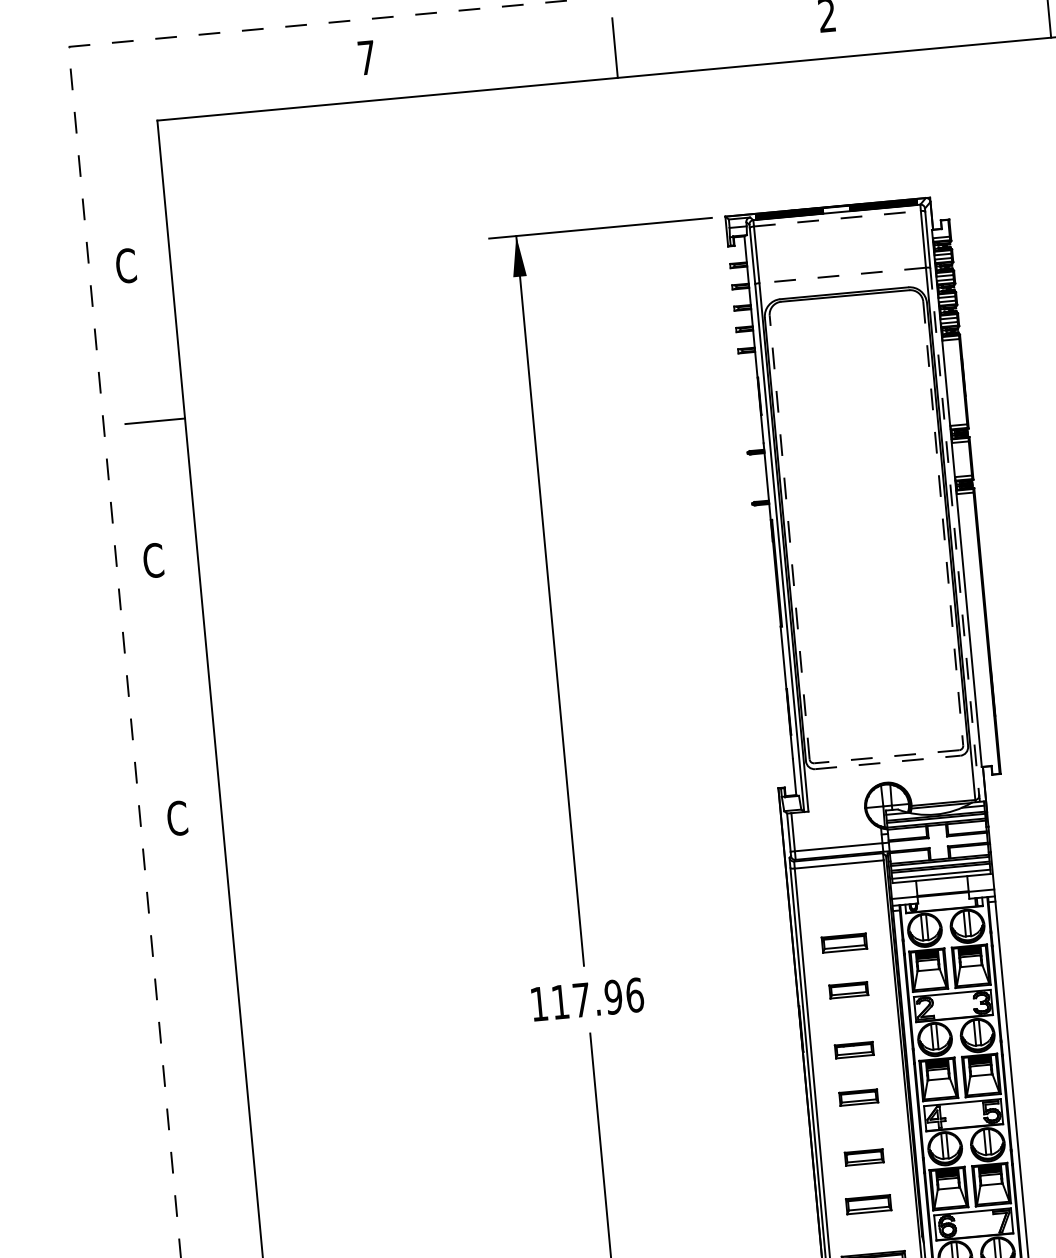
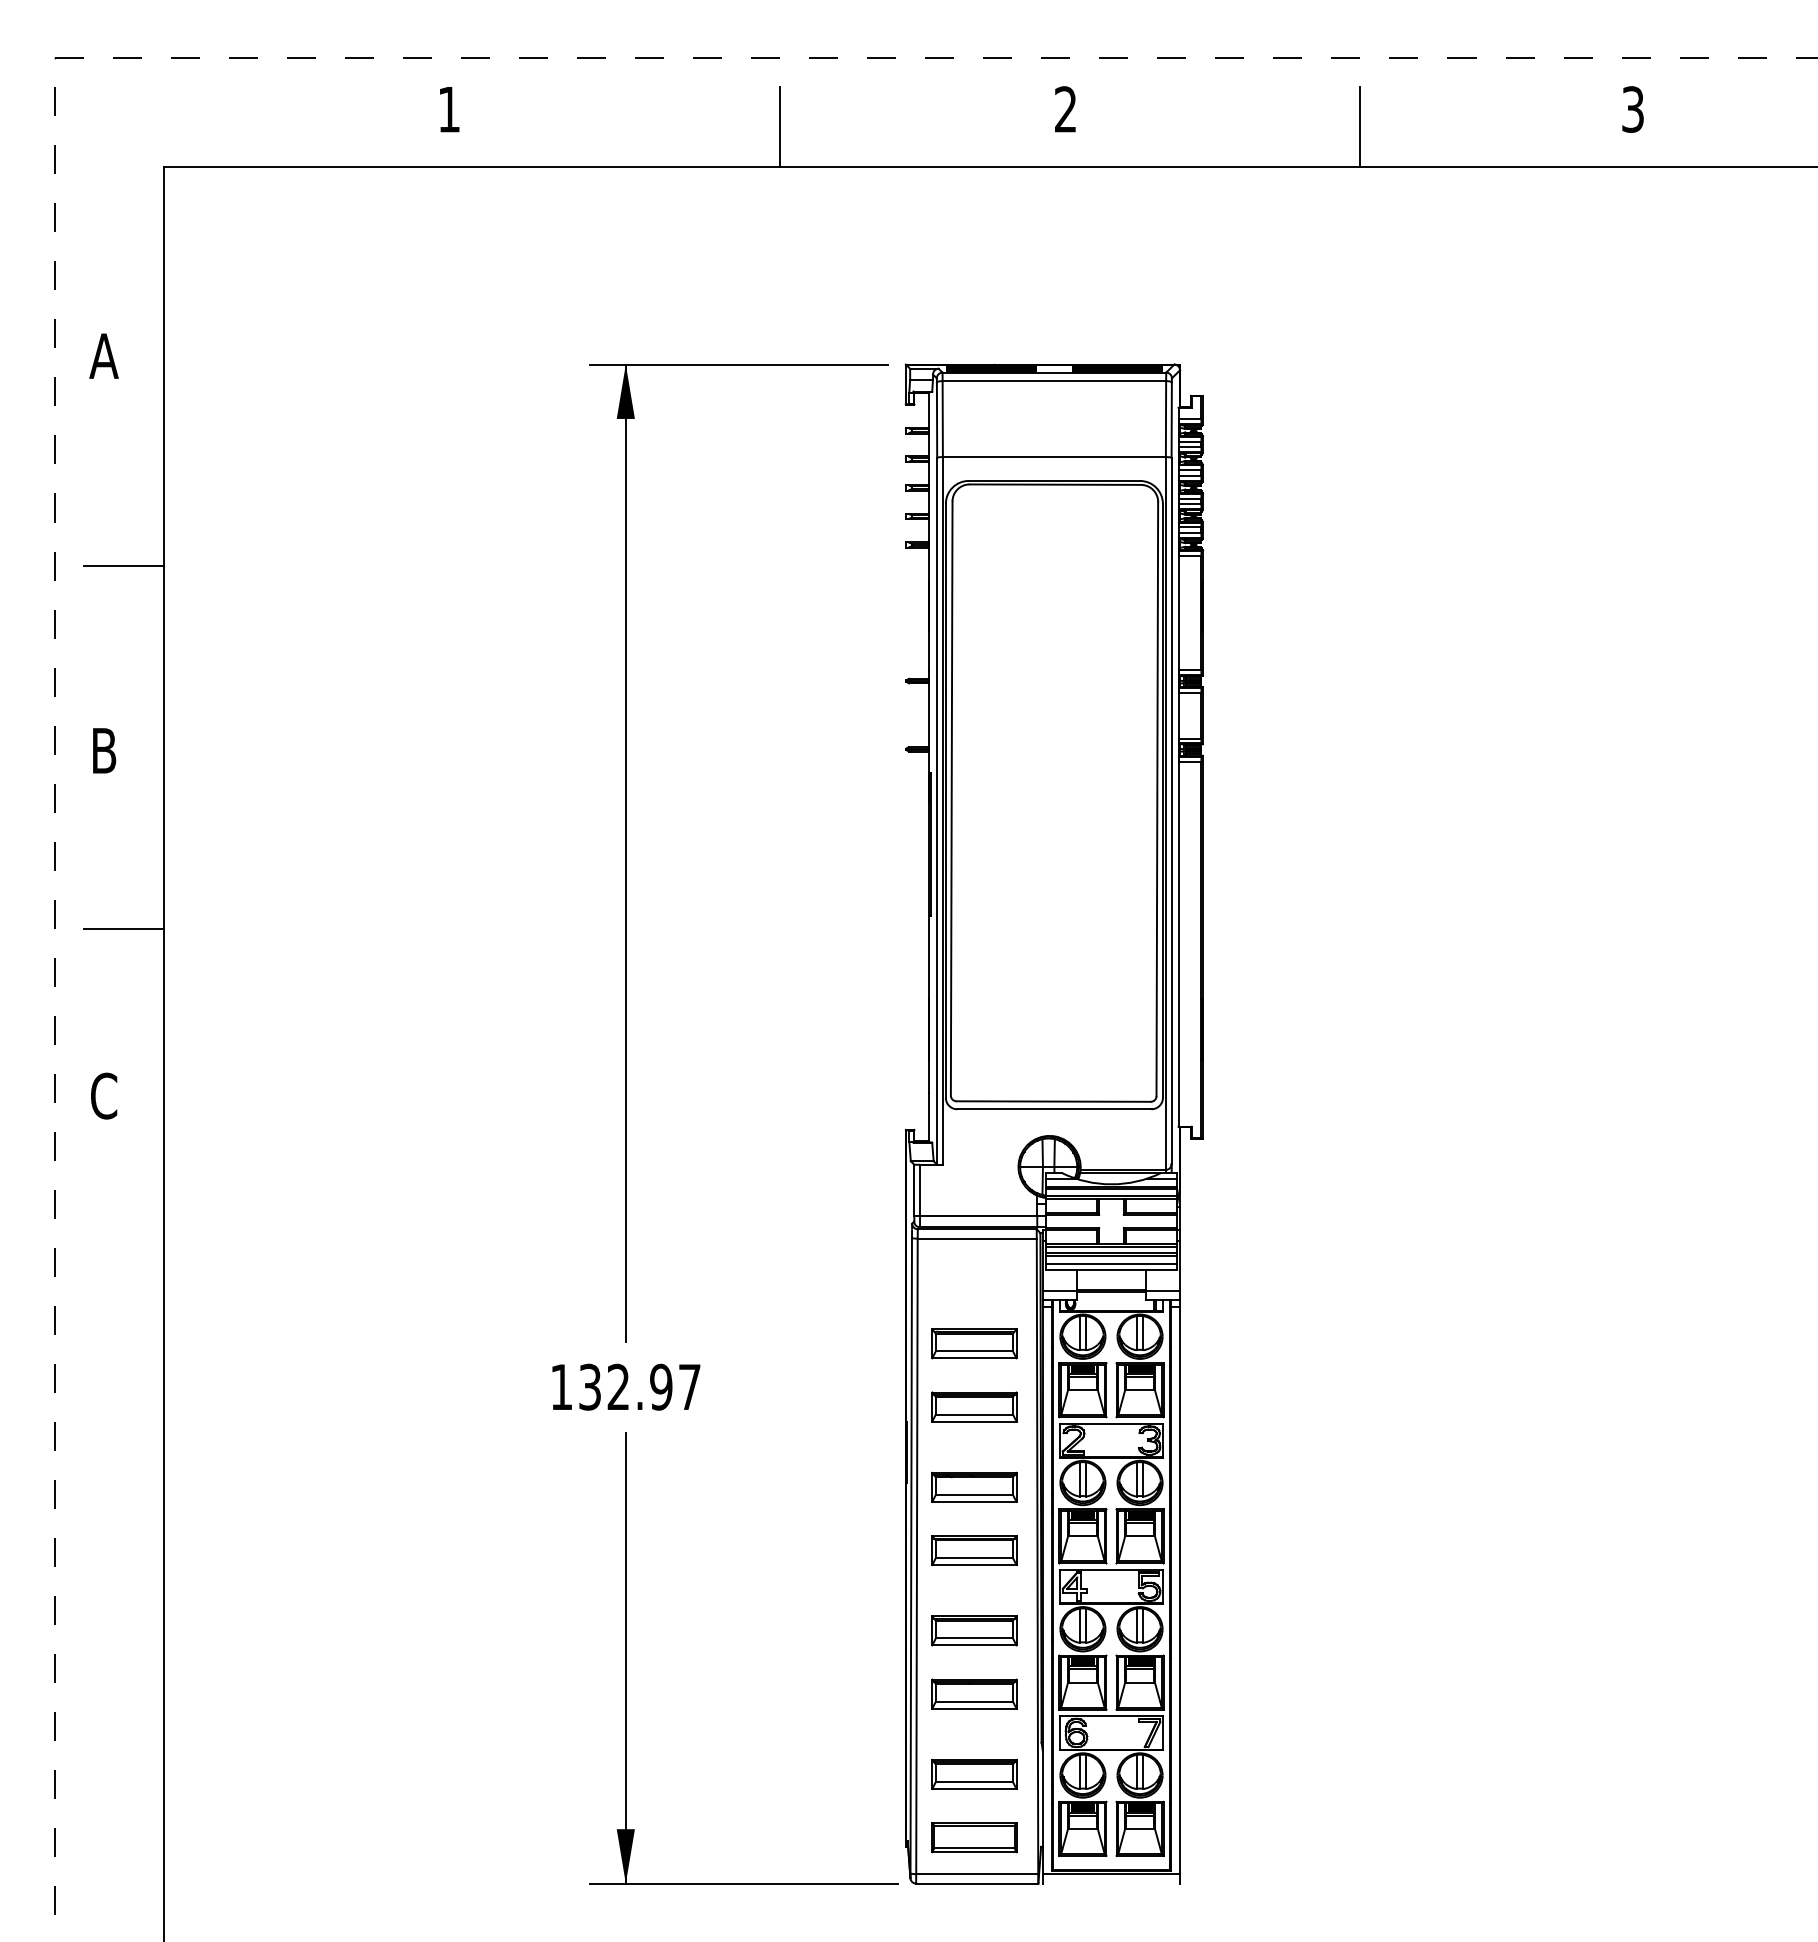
text: (366, 57) -> (448, 109), 7 -> 1
line: (837, 219) -> (1054, 381), dashed -> solid
text: (125, 265) -> (103, 355), C -> A
line: (842, 275) -> (1053, 457), dashed -> solid
line: (943, 524) -> (1157, 799), dashed -> solid
line: (954, 531) -> (1171, 811), dashed -> solid
line: (789, 537) -> (951, 798), dashed -> solid
text: (153, 560) -> (104, 750), C -> B
line: (180, 691) -> (123, 928), added
line: (886, 756) -> (1053, 1101), dashed -> solid
line: (887, 762) -> (1054, 1109), dashed -> solid
part: (844, 942) -> (974, 1343), size x1.43
part: (848, 989) -> (974, 1406), size x1.67
text: (598, 998) -> (640, 1386), 117.96 -> 132.97
part: (854, 1049) -> (974, 1486), size x1.67
part: (858, 1097) -> (974, 1550), size x1.67
part: (864, 1157) -> (974, 1630), size x1.67
part: (868, 1204) -> (974, 1693), size x1.43

